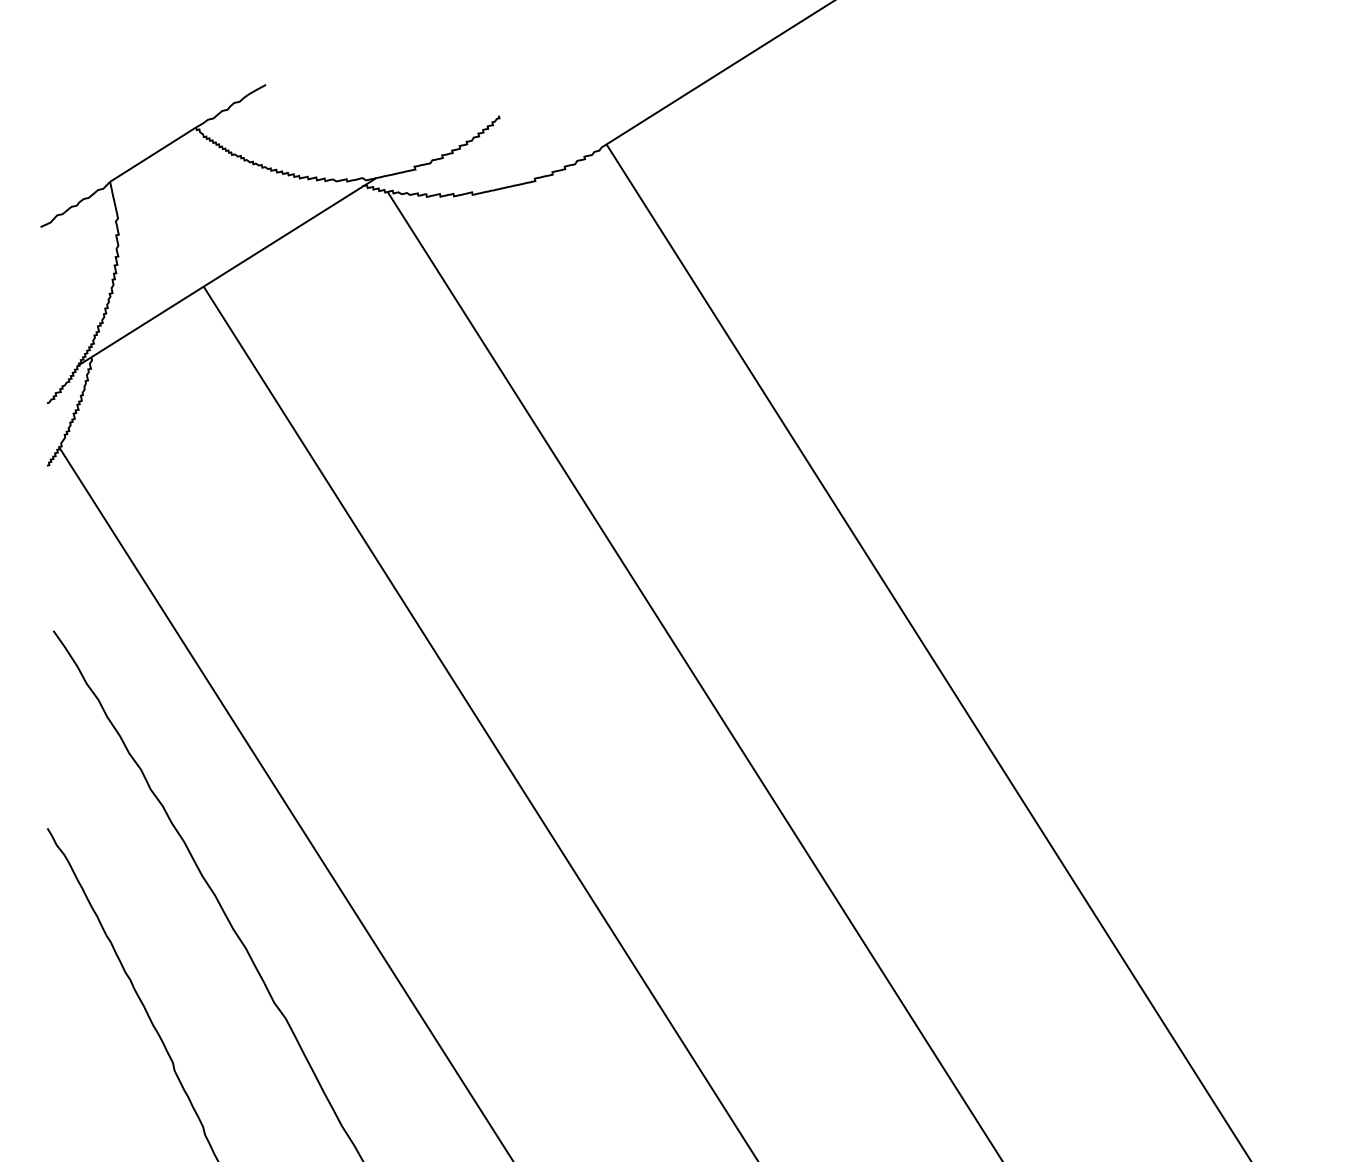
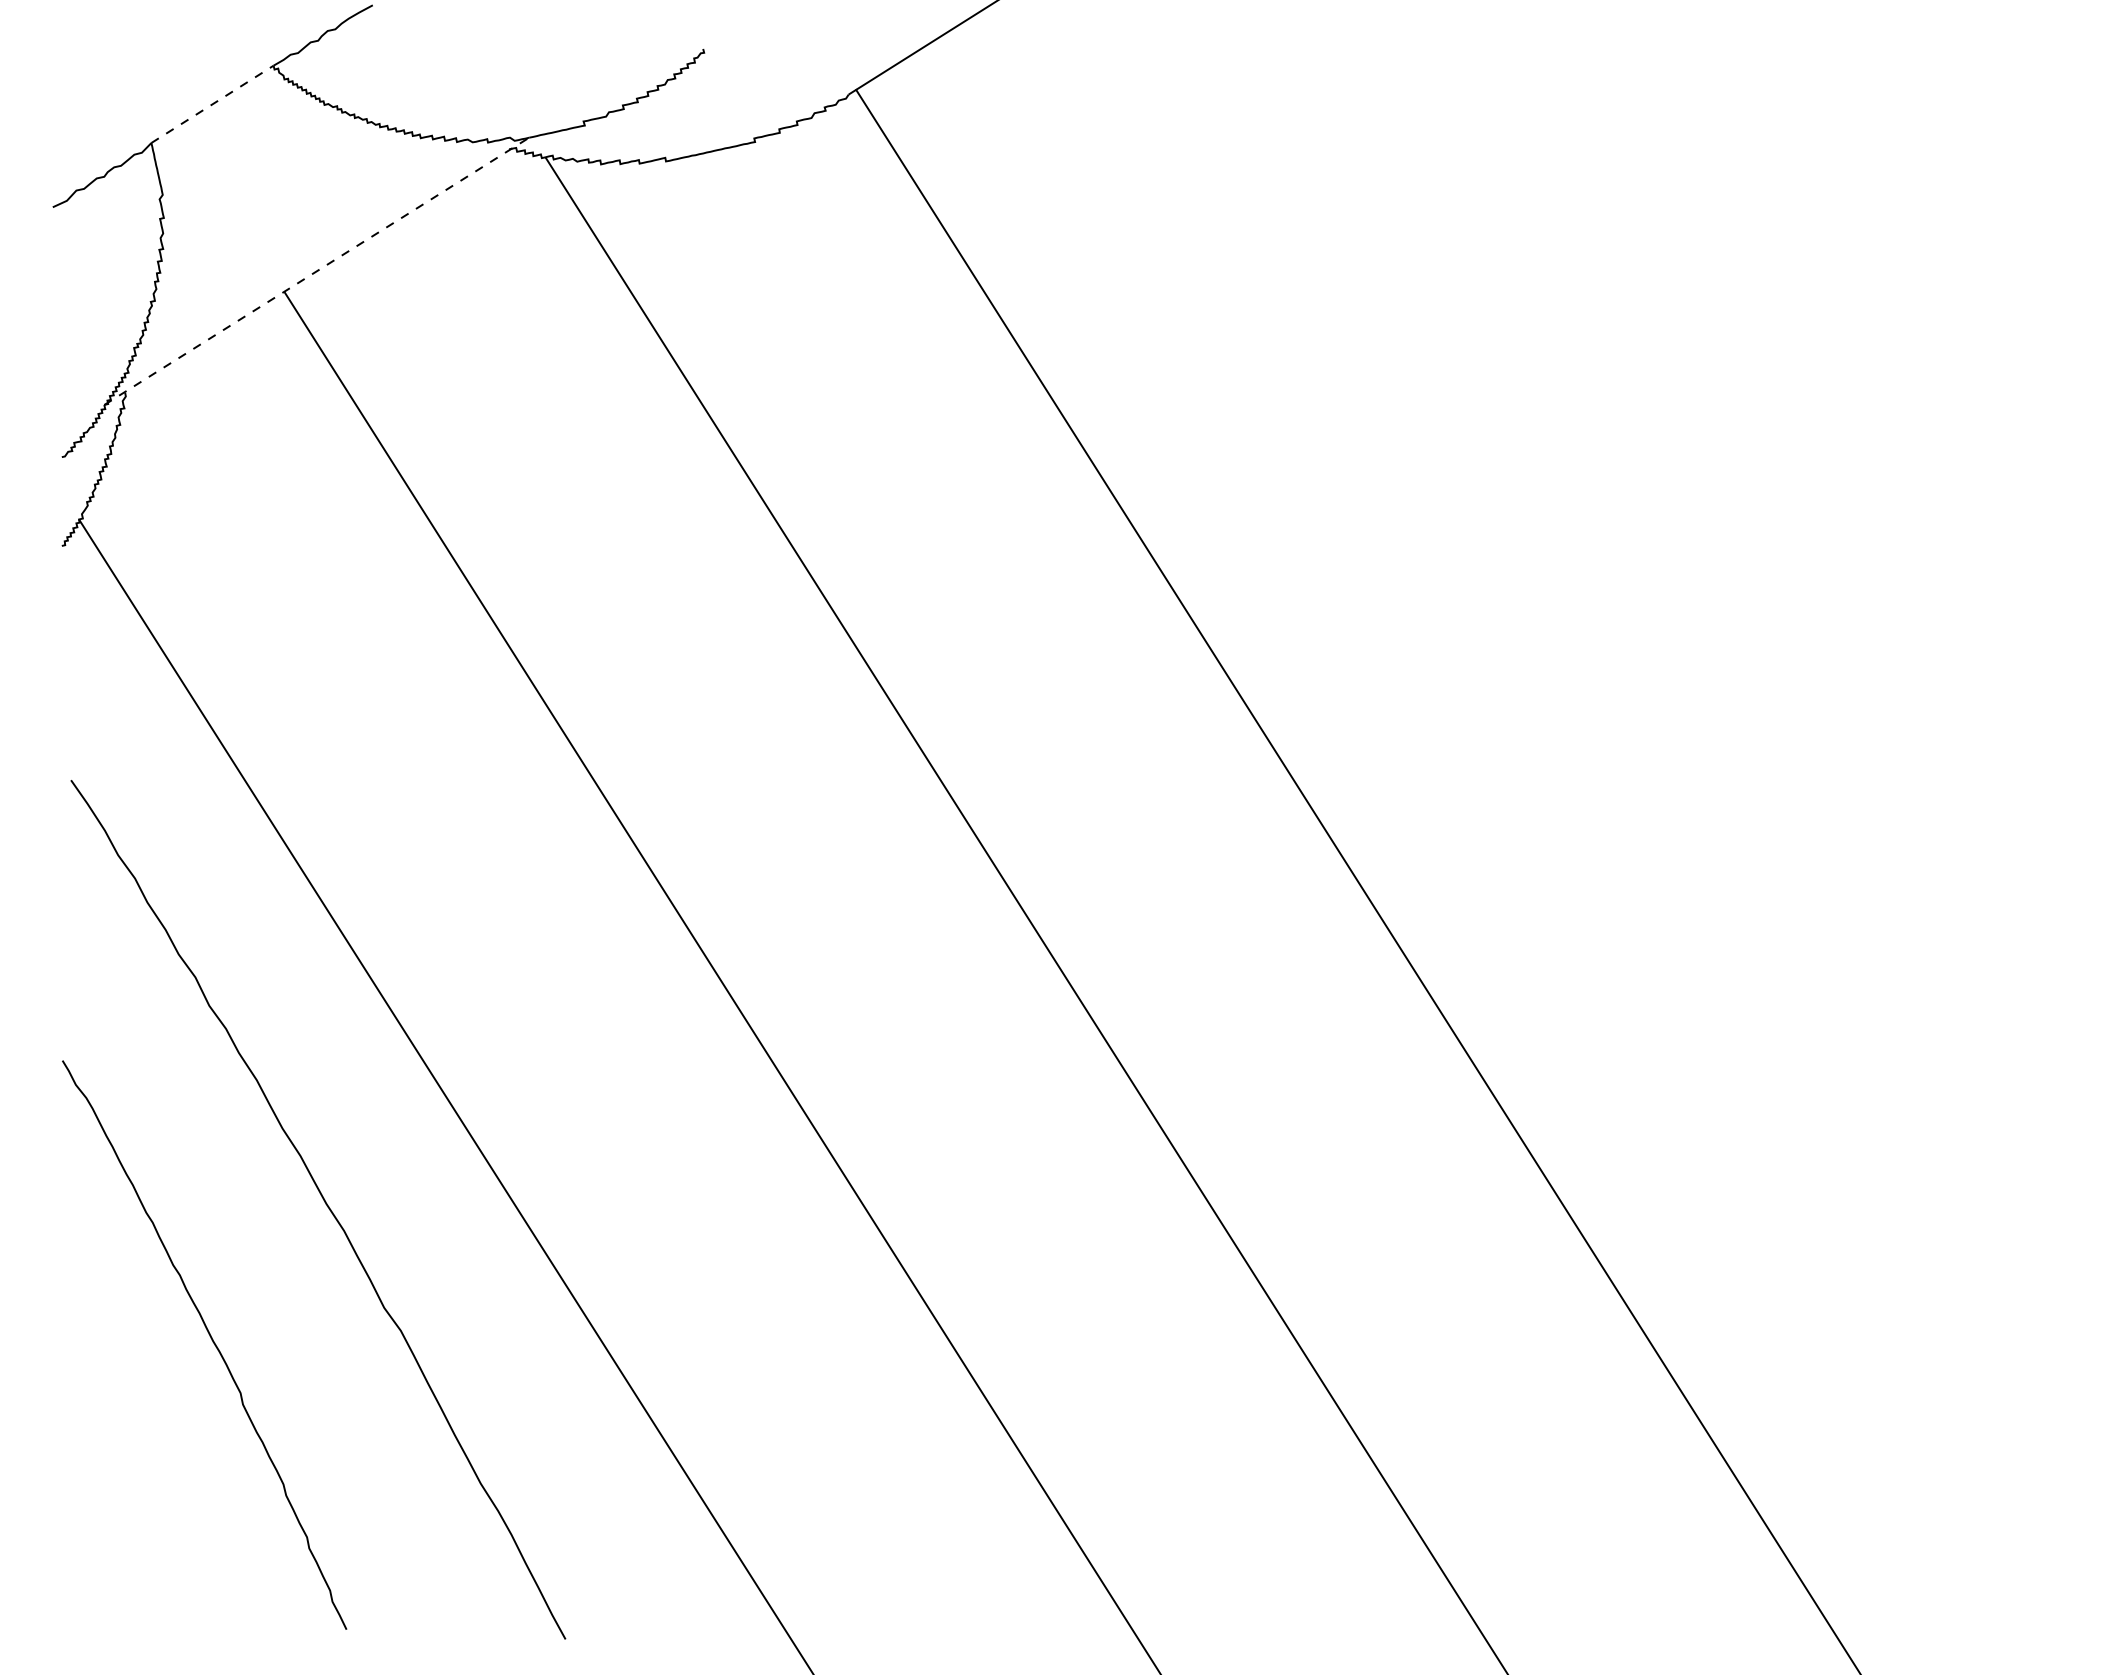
line: (153, 154) -> (212, 104), solid -> dashed
line: (227, 272) -> (317, 271), solid -> dashed

